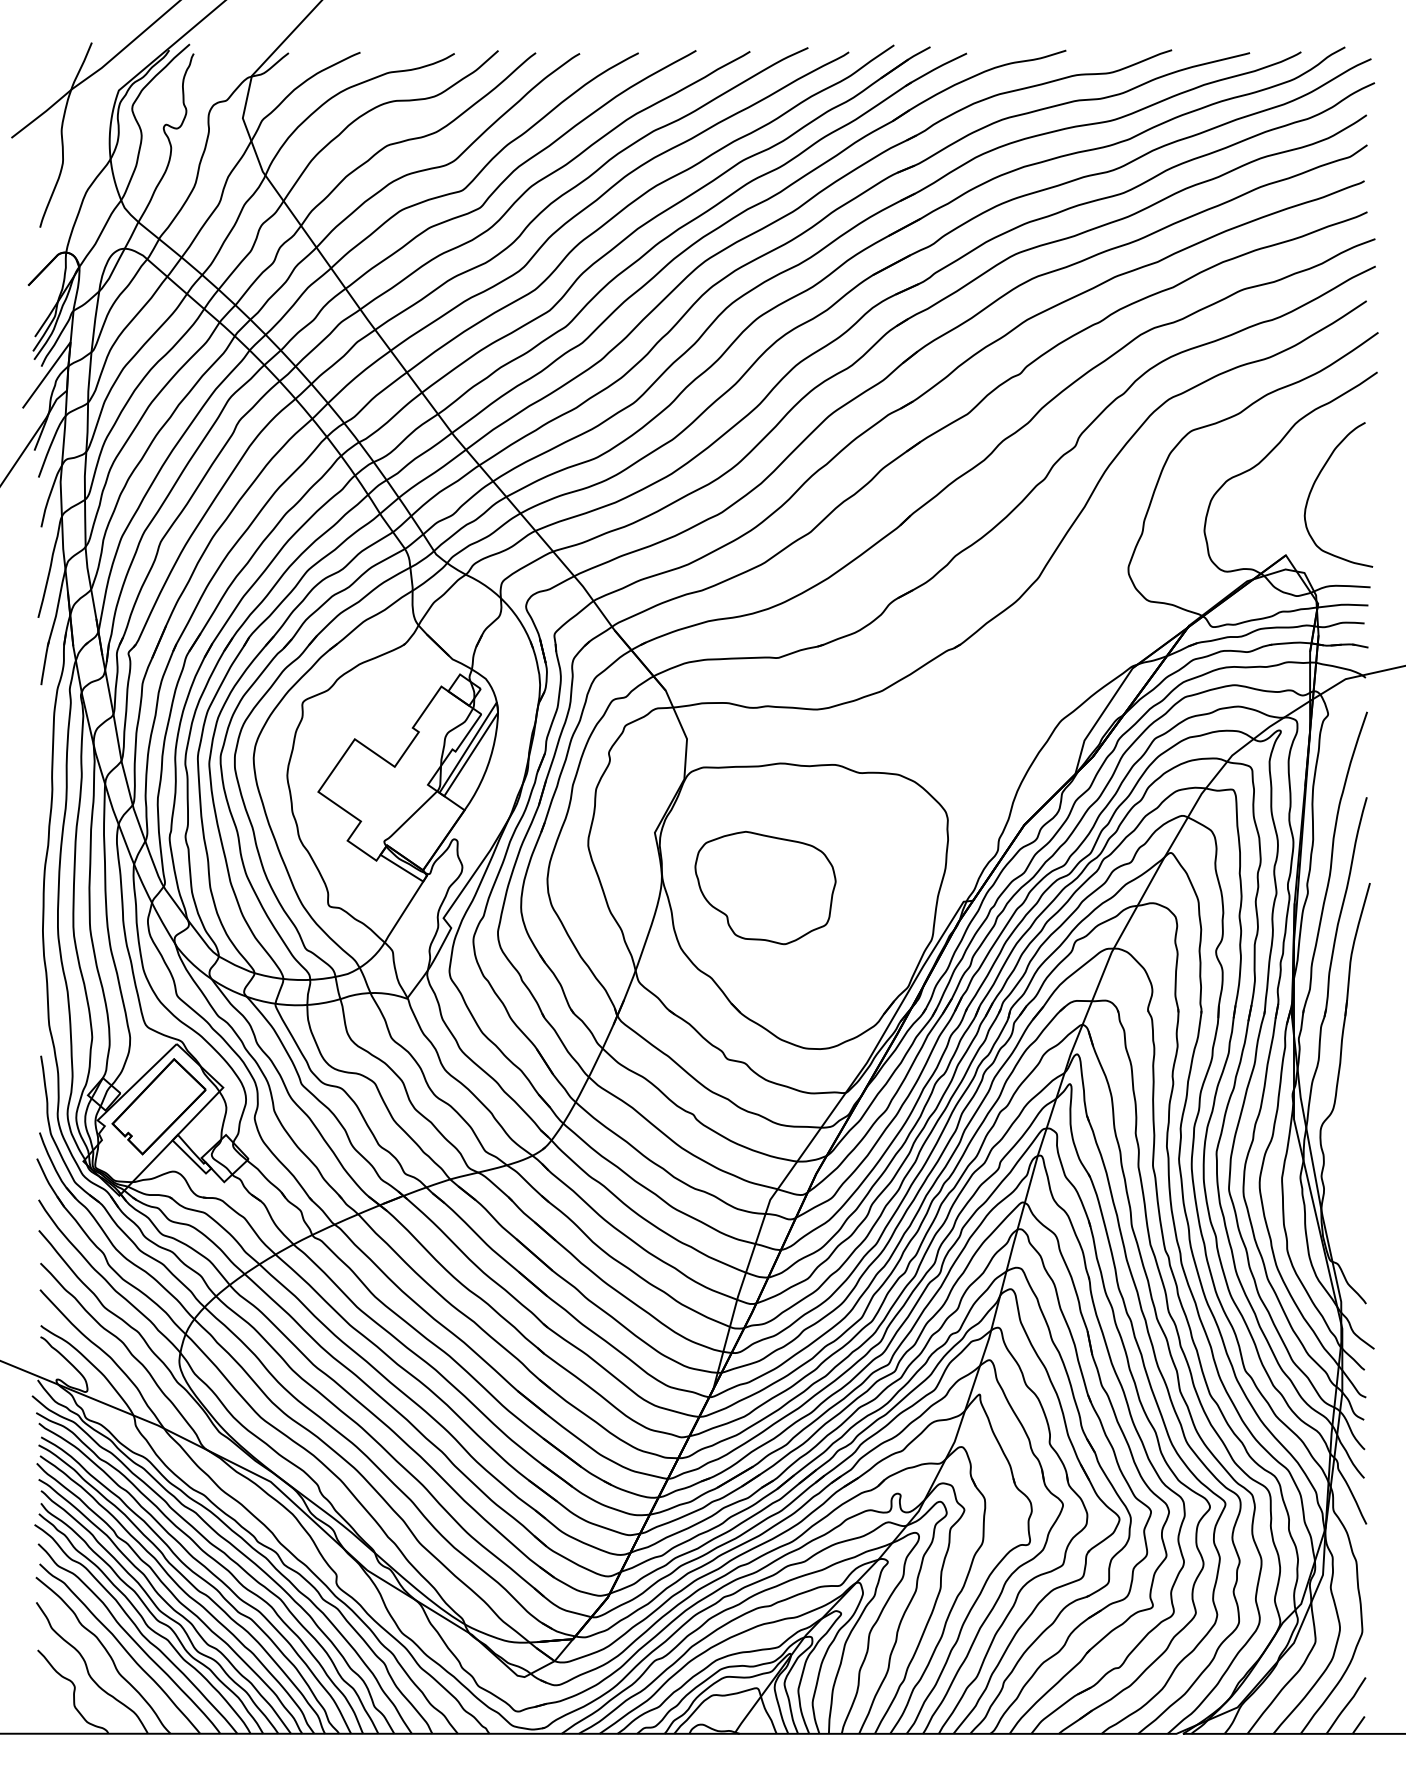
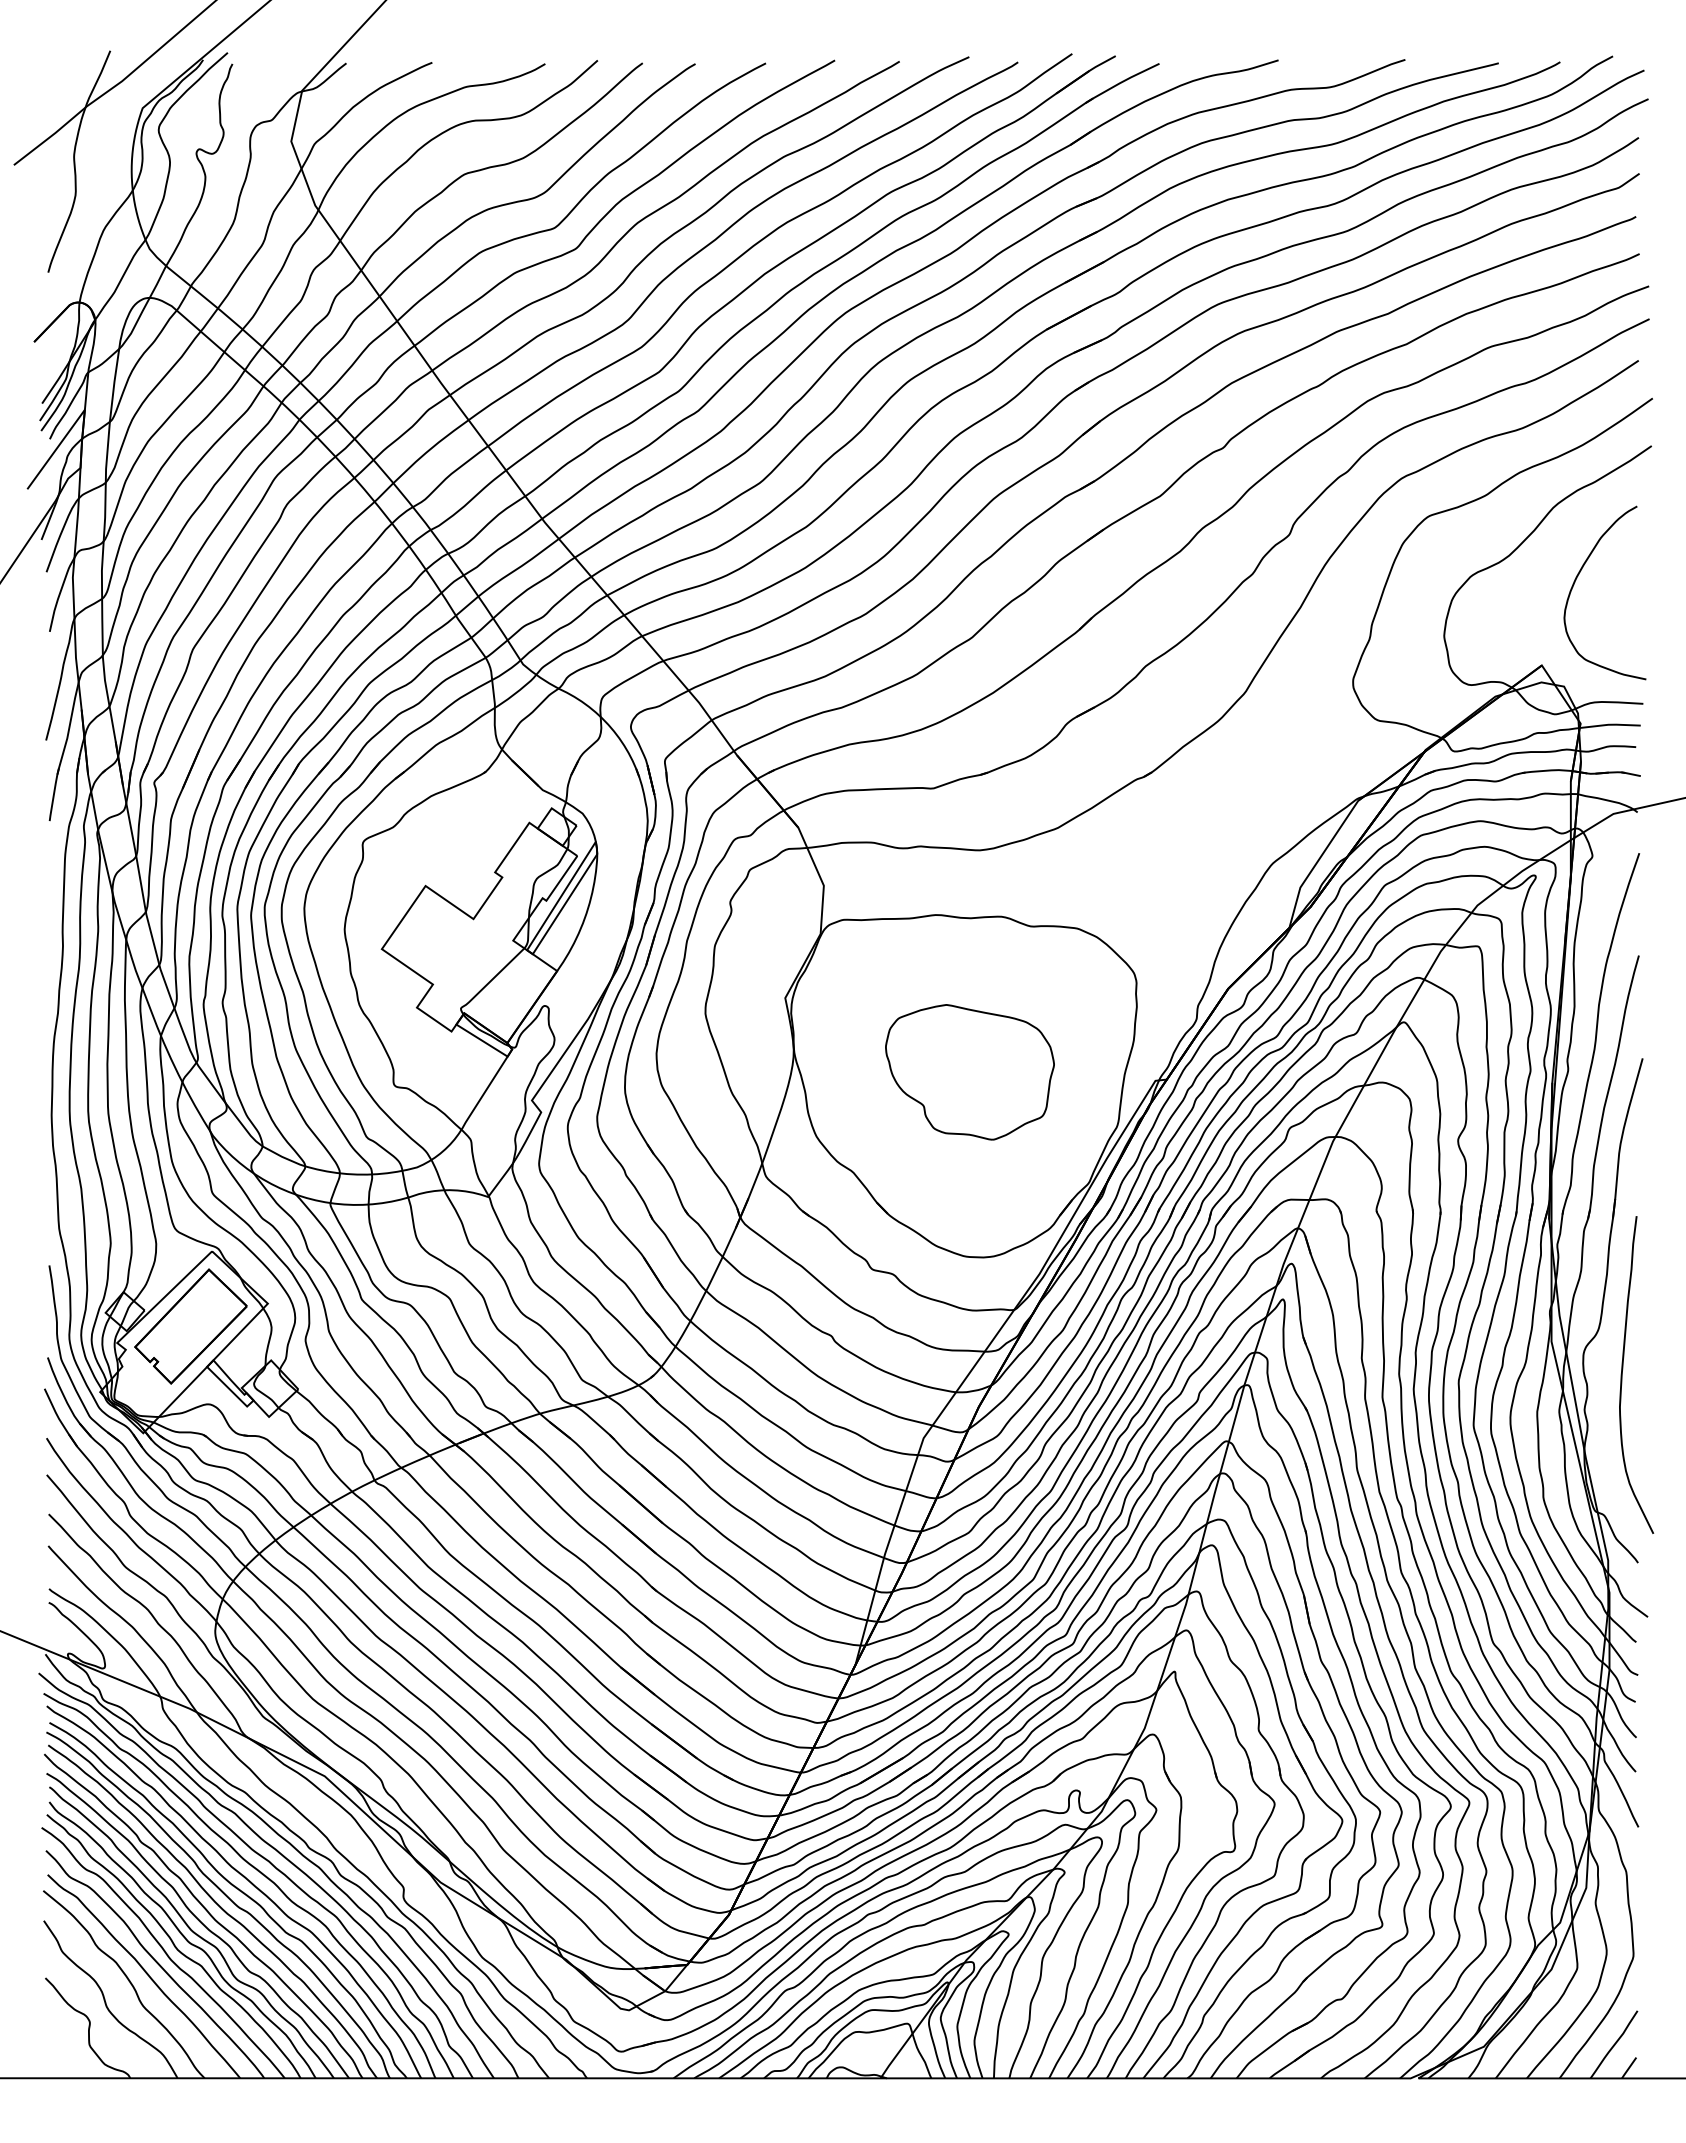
part: (765, 888) -> (969, 1072), moved
curve: (1354, 1142) -> (1623, 1369), added

